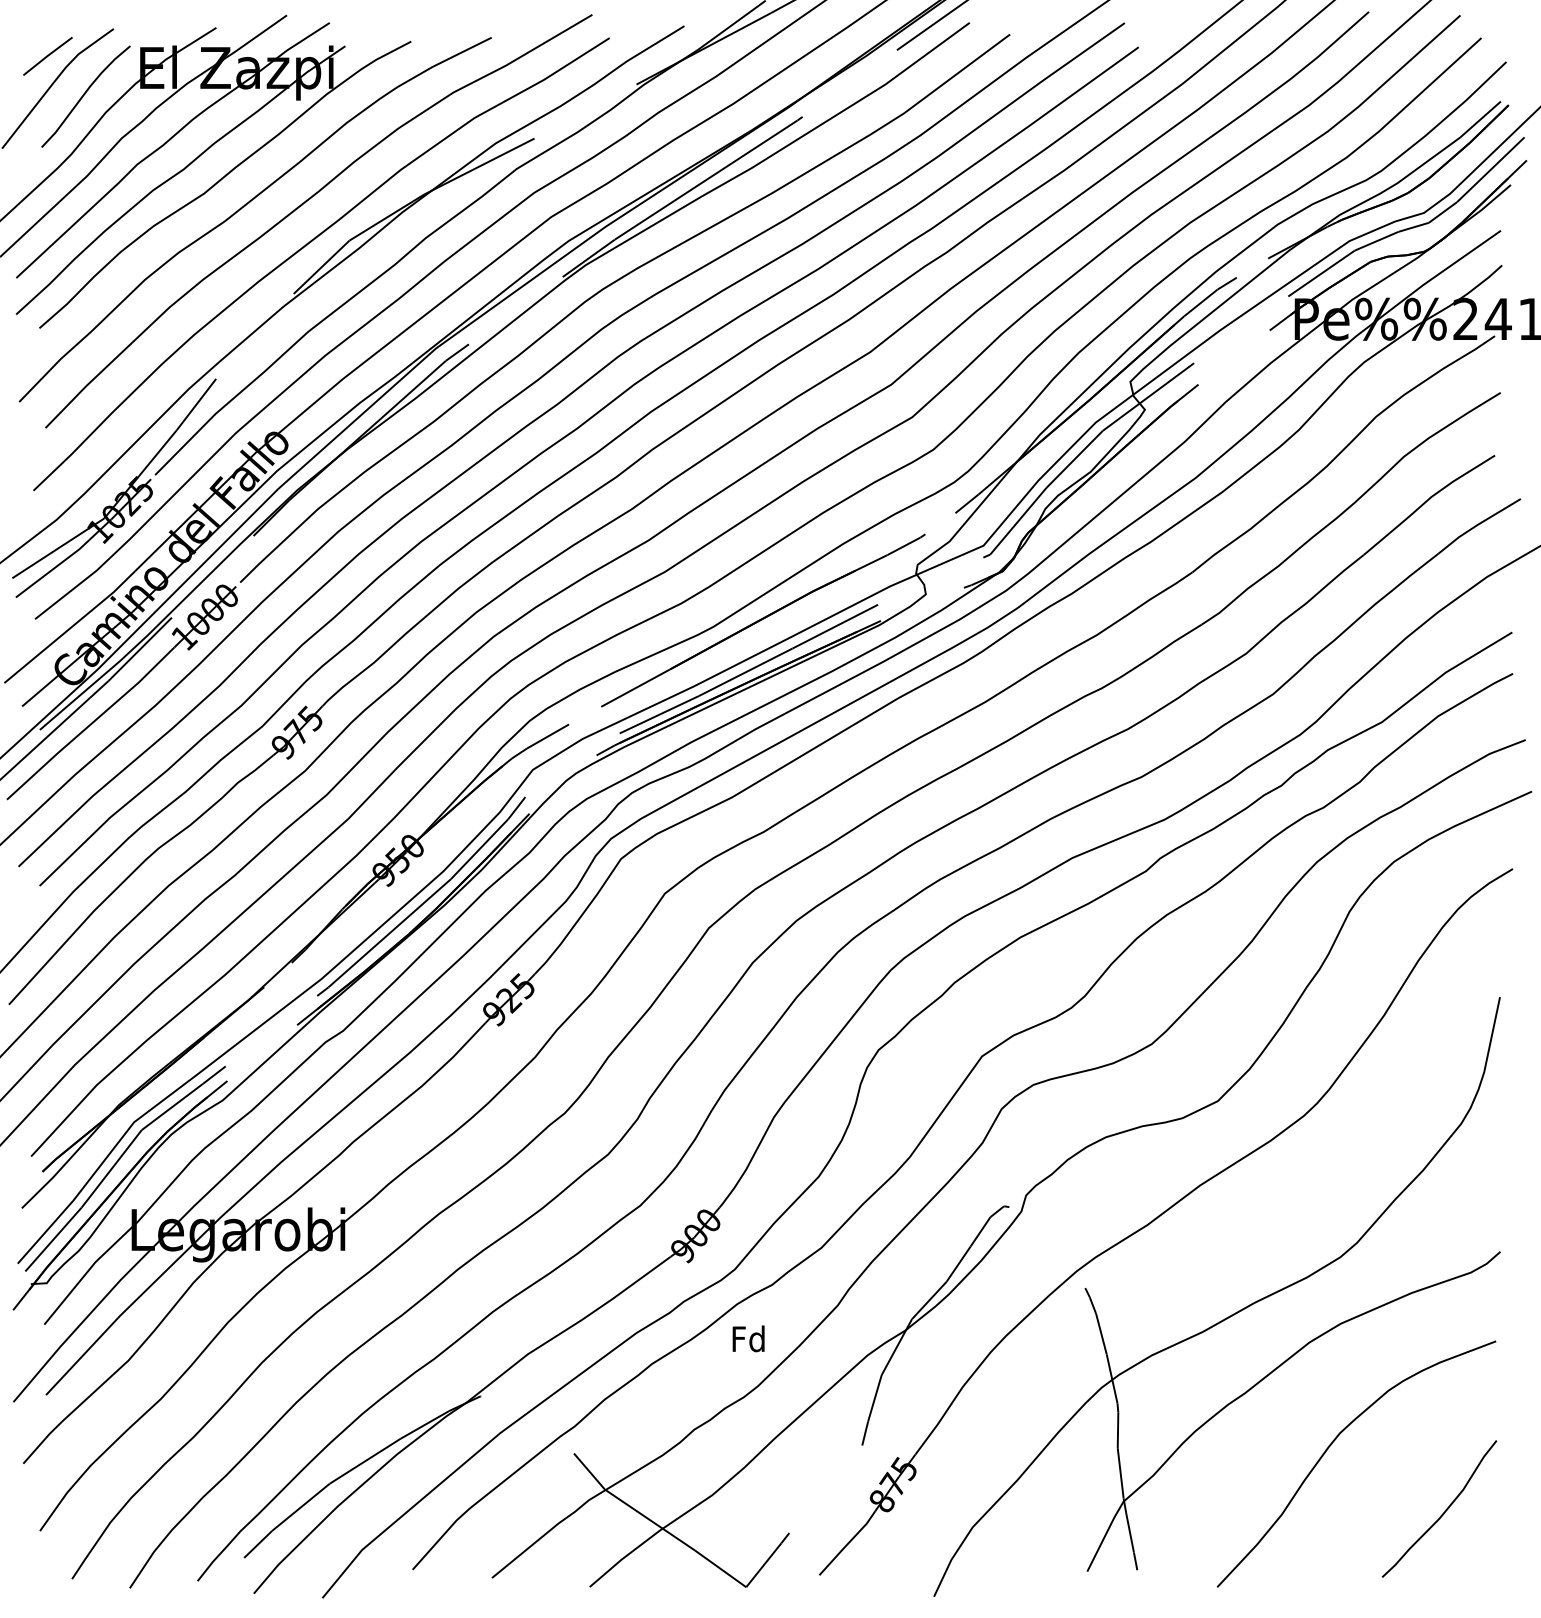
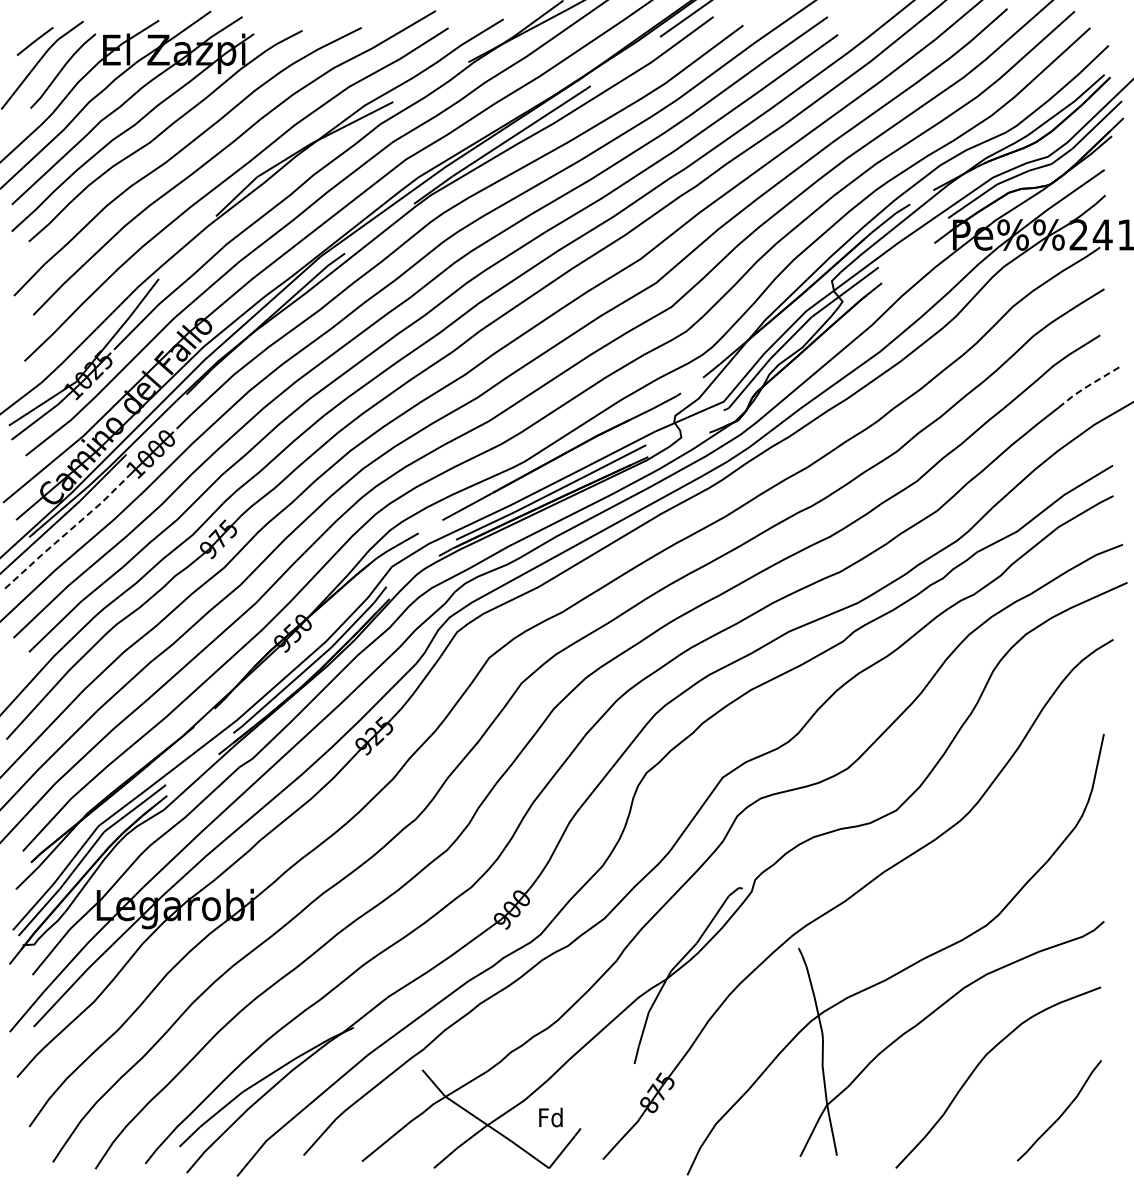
line: (1477, 525) -> (1087, 386), solid -> dashed
line: (90, 724) -> (66, 533), solid -> dashed
text: (748, 1338) -> (550, 1117), moved

